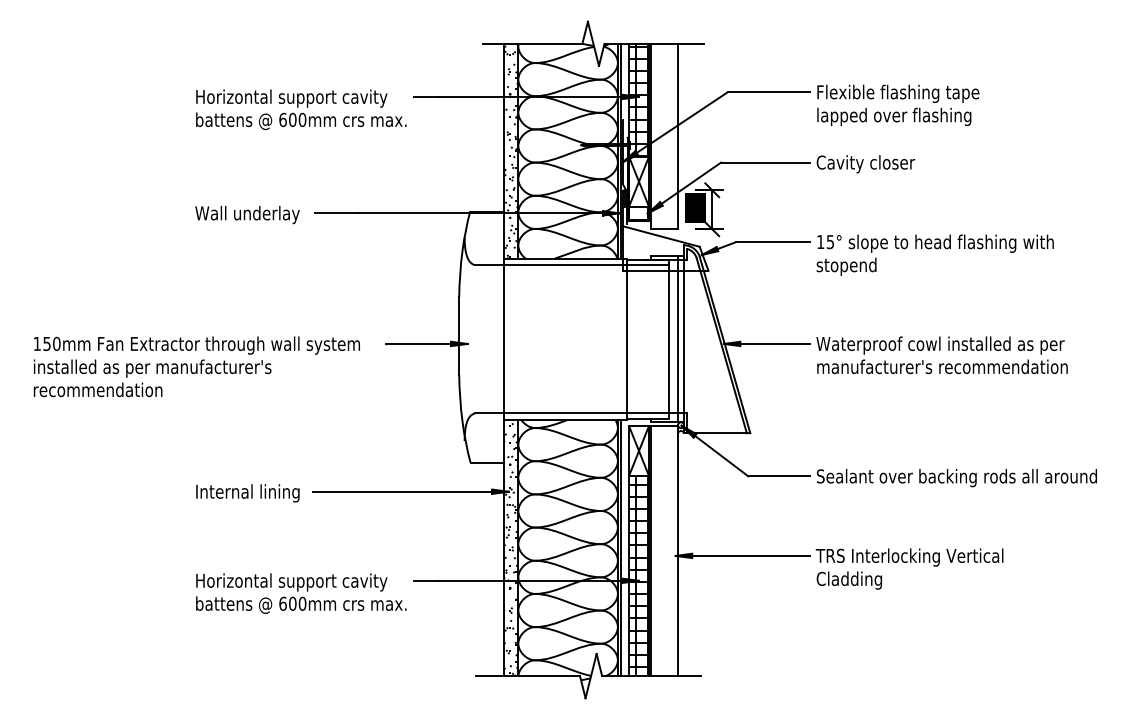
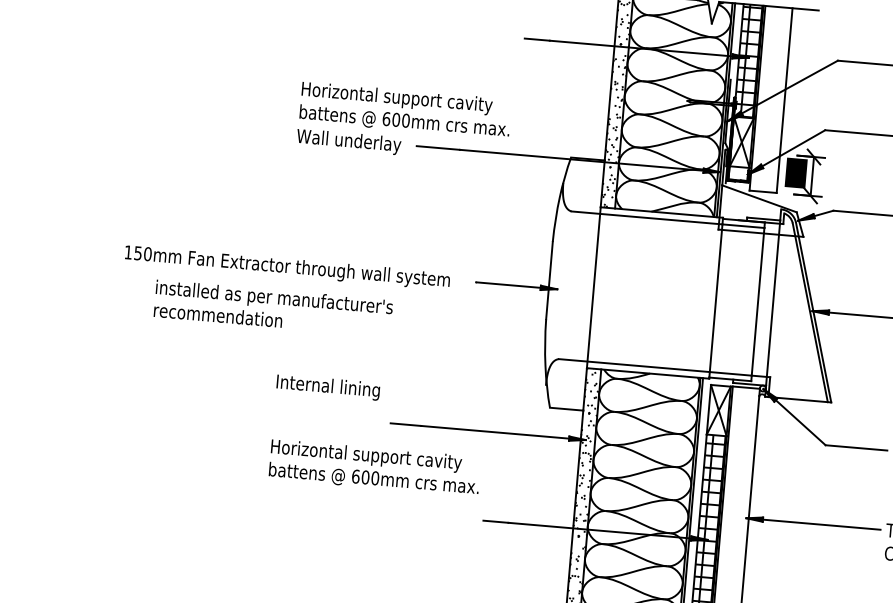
text: (301, 109) -> (405, 110), moved
line: (678, 339) -> (767, 302), removed
text: (152, 378) -> (273, 308), moved
text: (247, 493) -> (327, 387), moved
text: (301, 593) -> (375, 467), moved

